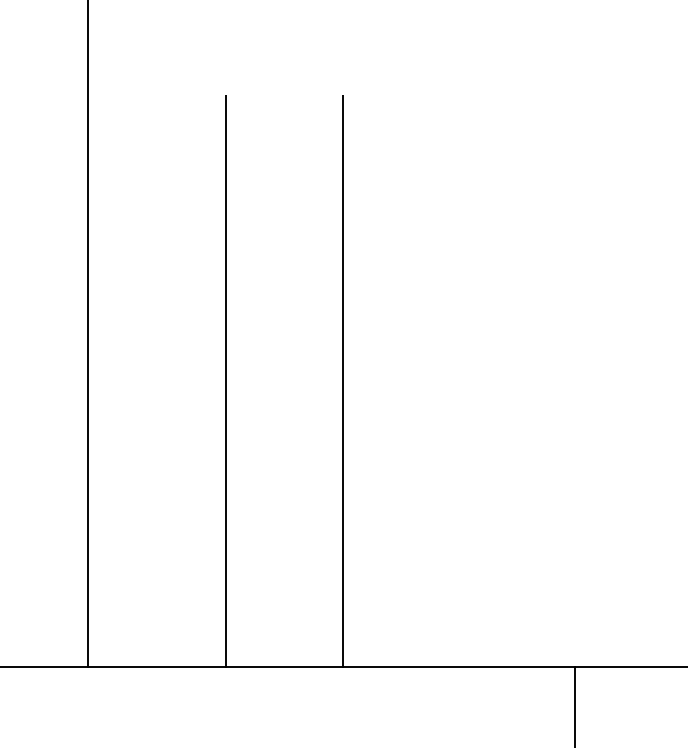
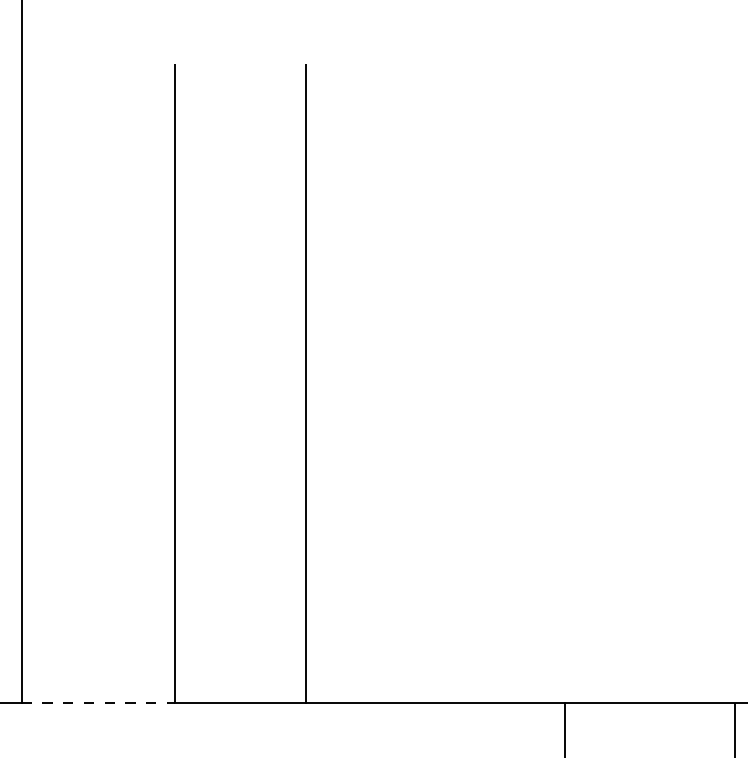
line: (157, 666) -> (98, 702), solid -> dashed

